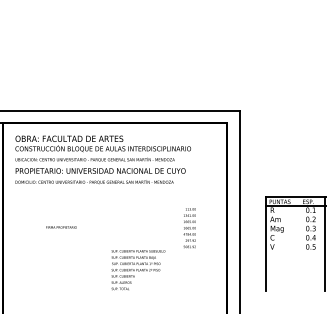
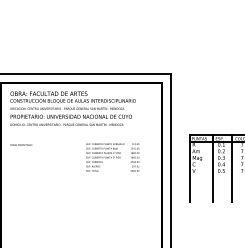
text: (61, 226) -> (21, 144), moved
line: (298, 243) -> (212, 168), added
text: (138, 270) -> (105, 157), moved

